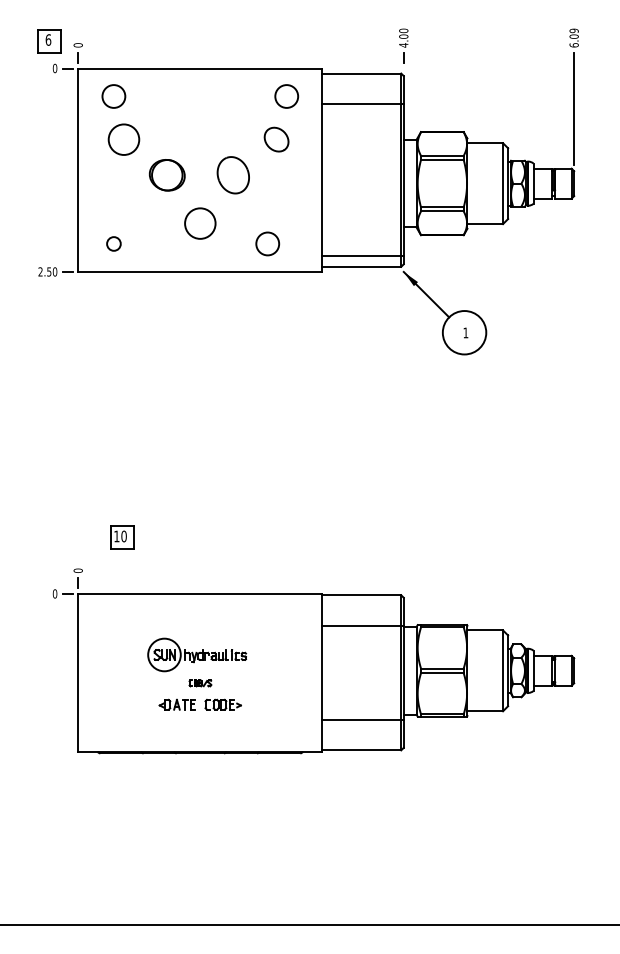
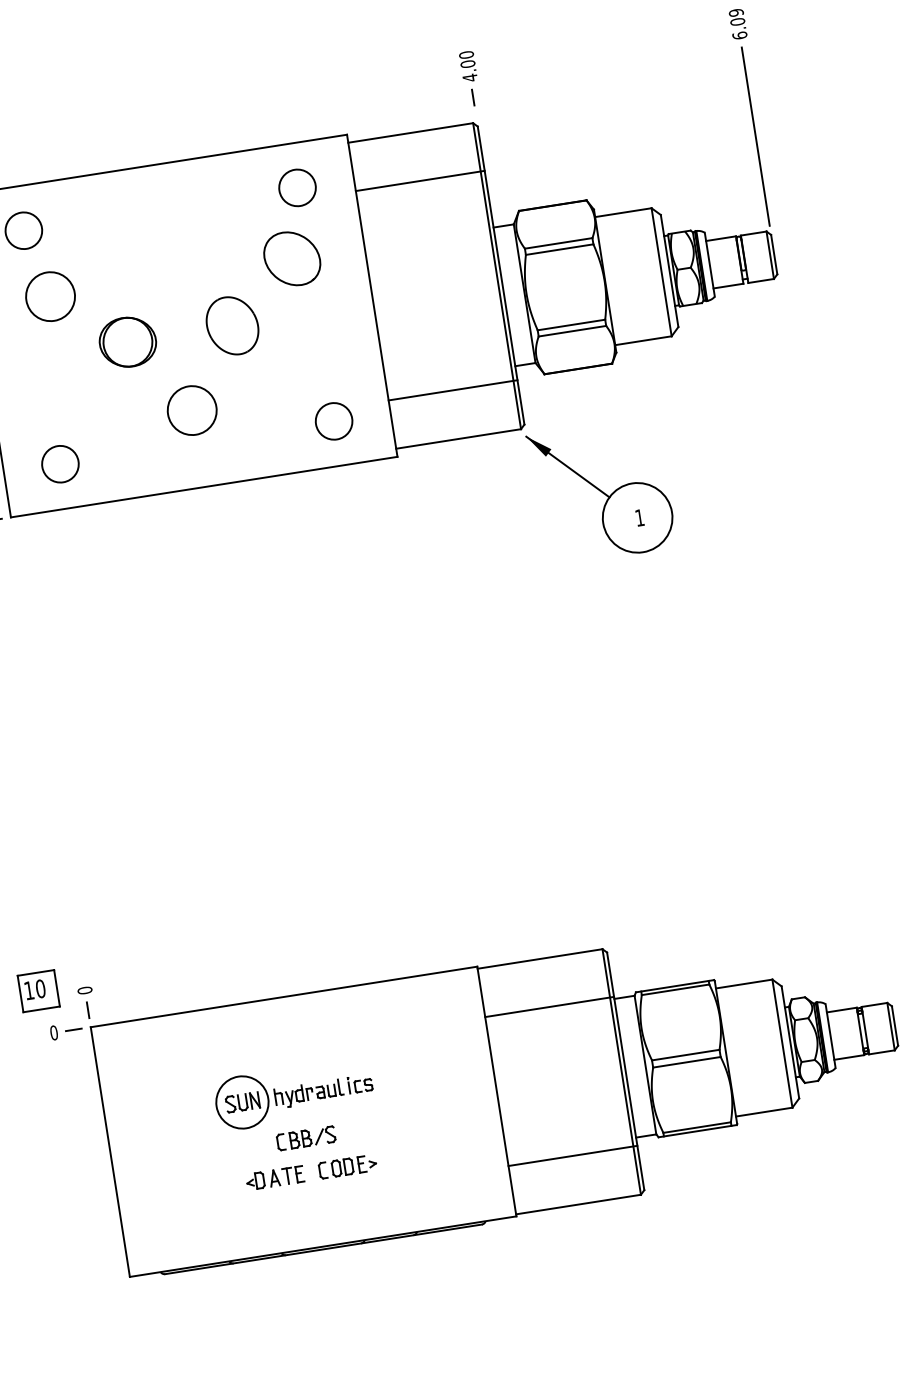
part: (276, 139) -> (291, 258), size x1.43
circle: (113, 243) -> (59, 463), size x1.67
circle: (267, 243) -> (333, 420), moved
line: (362, 256) -> (452, 390), moved
part: (122, 537) -> (38, 990), moved
part: (200, 683) -> (306, 1138), size x1.67

